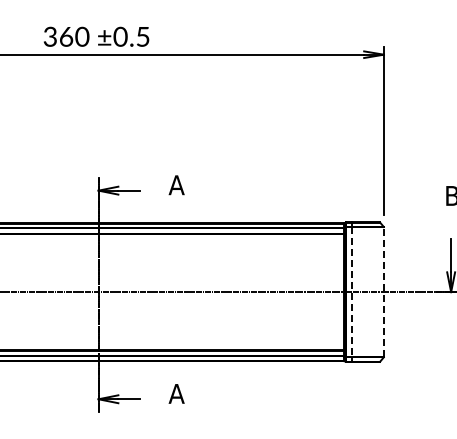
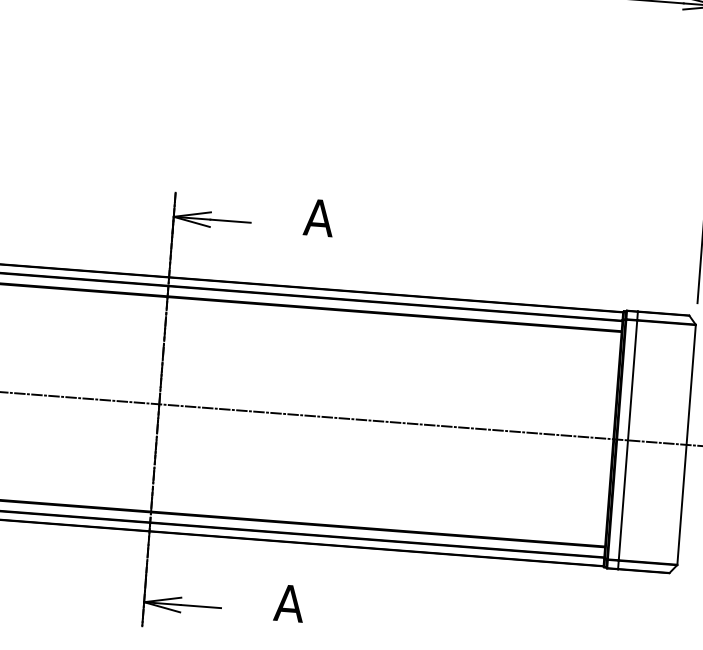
line: (352, 292) -> (628, 441), dashed -> solid
line: (383, 292) -> (685, 445), dashed -> solid

